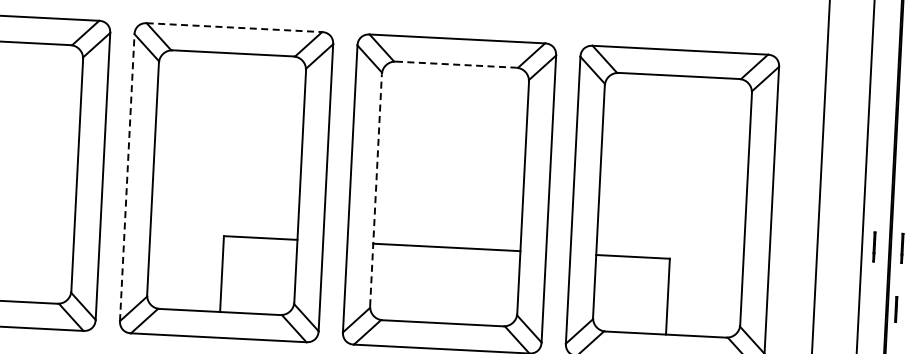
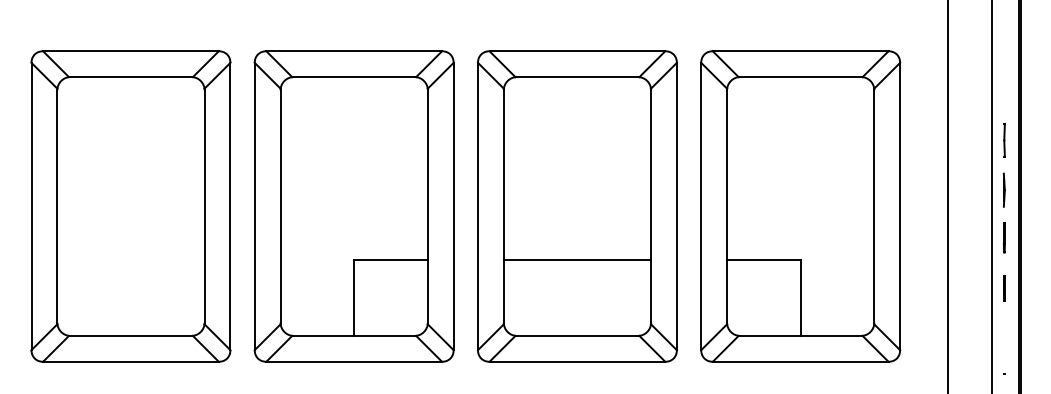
line: (234, 27) -> (354, 51), dashed -> solid
line: (456, 65) -> (577, 77), dashed -> solid
line: (879, 149) -> (1004, 140), added
line: (127, 177) -> (254, 206), dashed -> solid
line: (375, 190) -> (503, 206), dashed -> solid
line: (875, 198) -> (1003, 189), added
line: (902, 247) -> (1032, 237), removed
line: (896, 309) -> (1004, 288), moved

